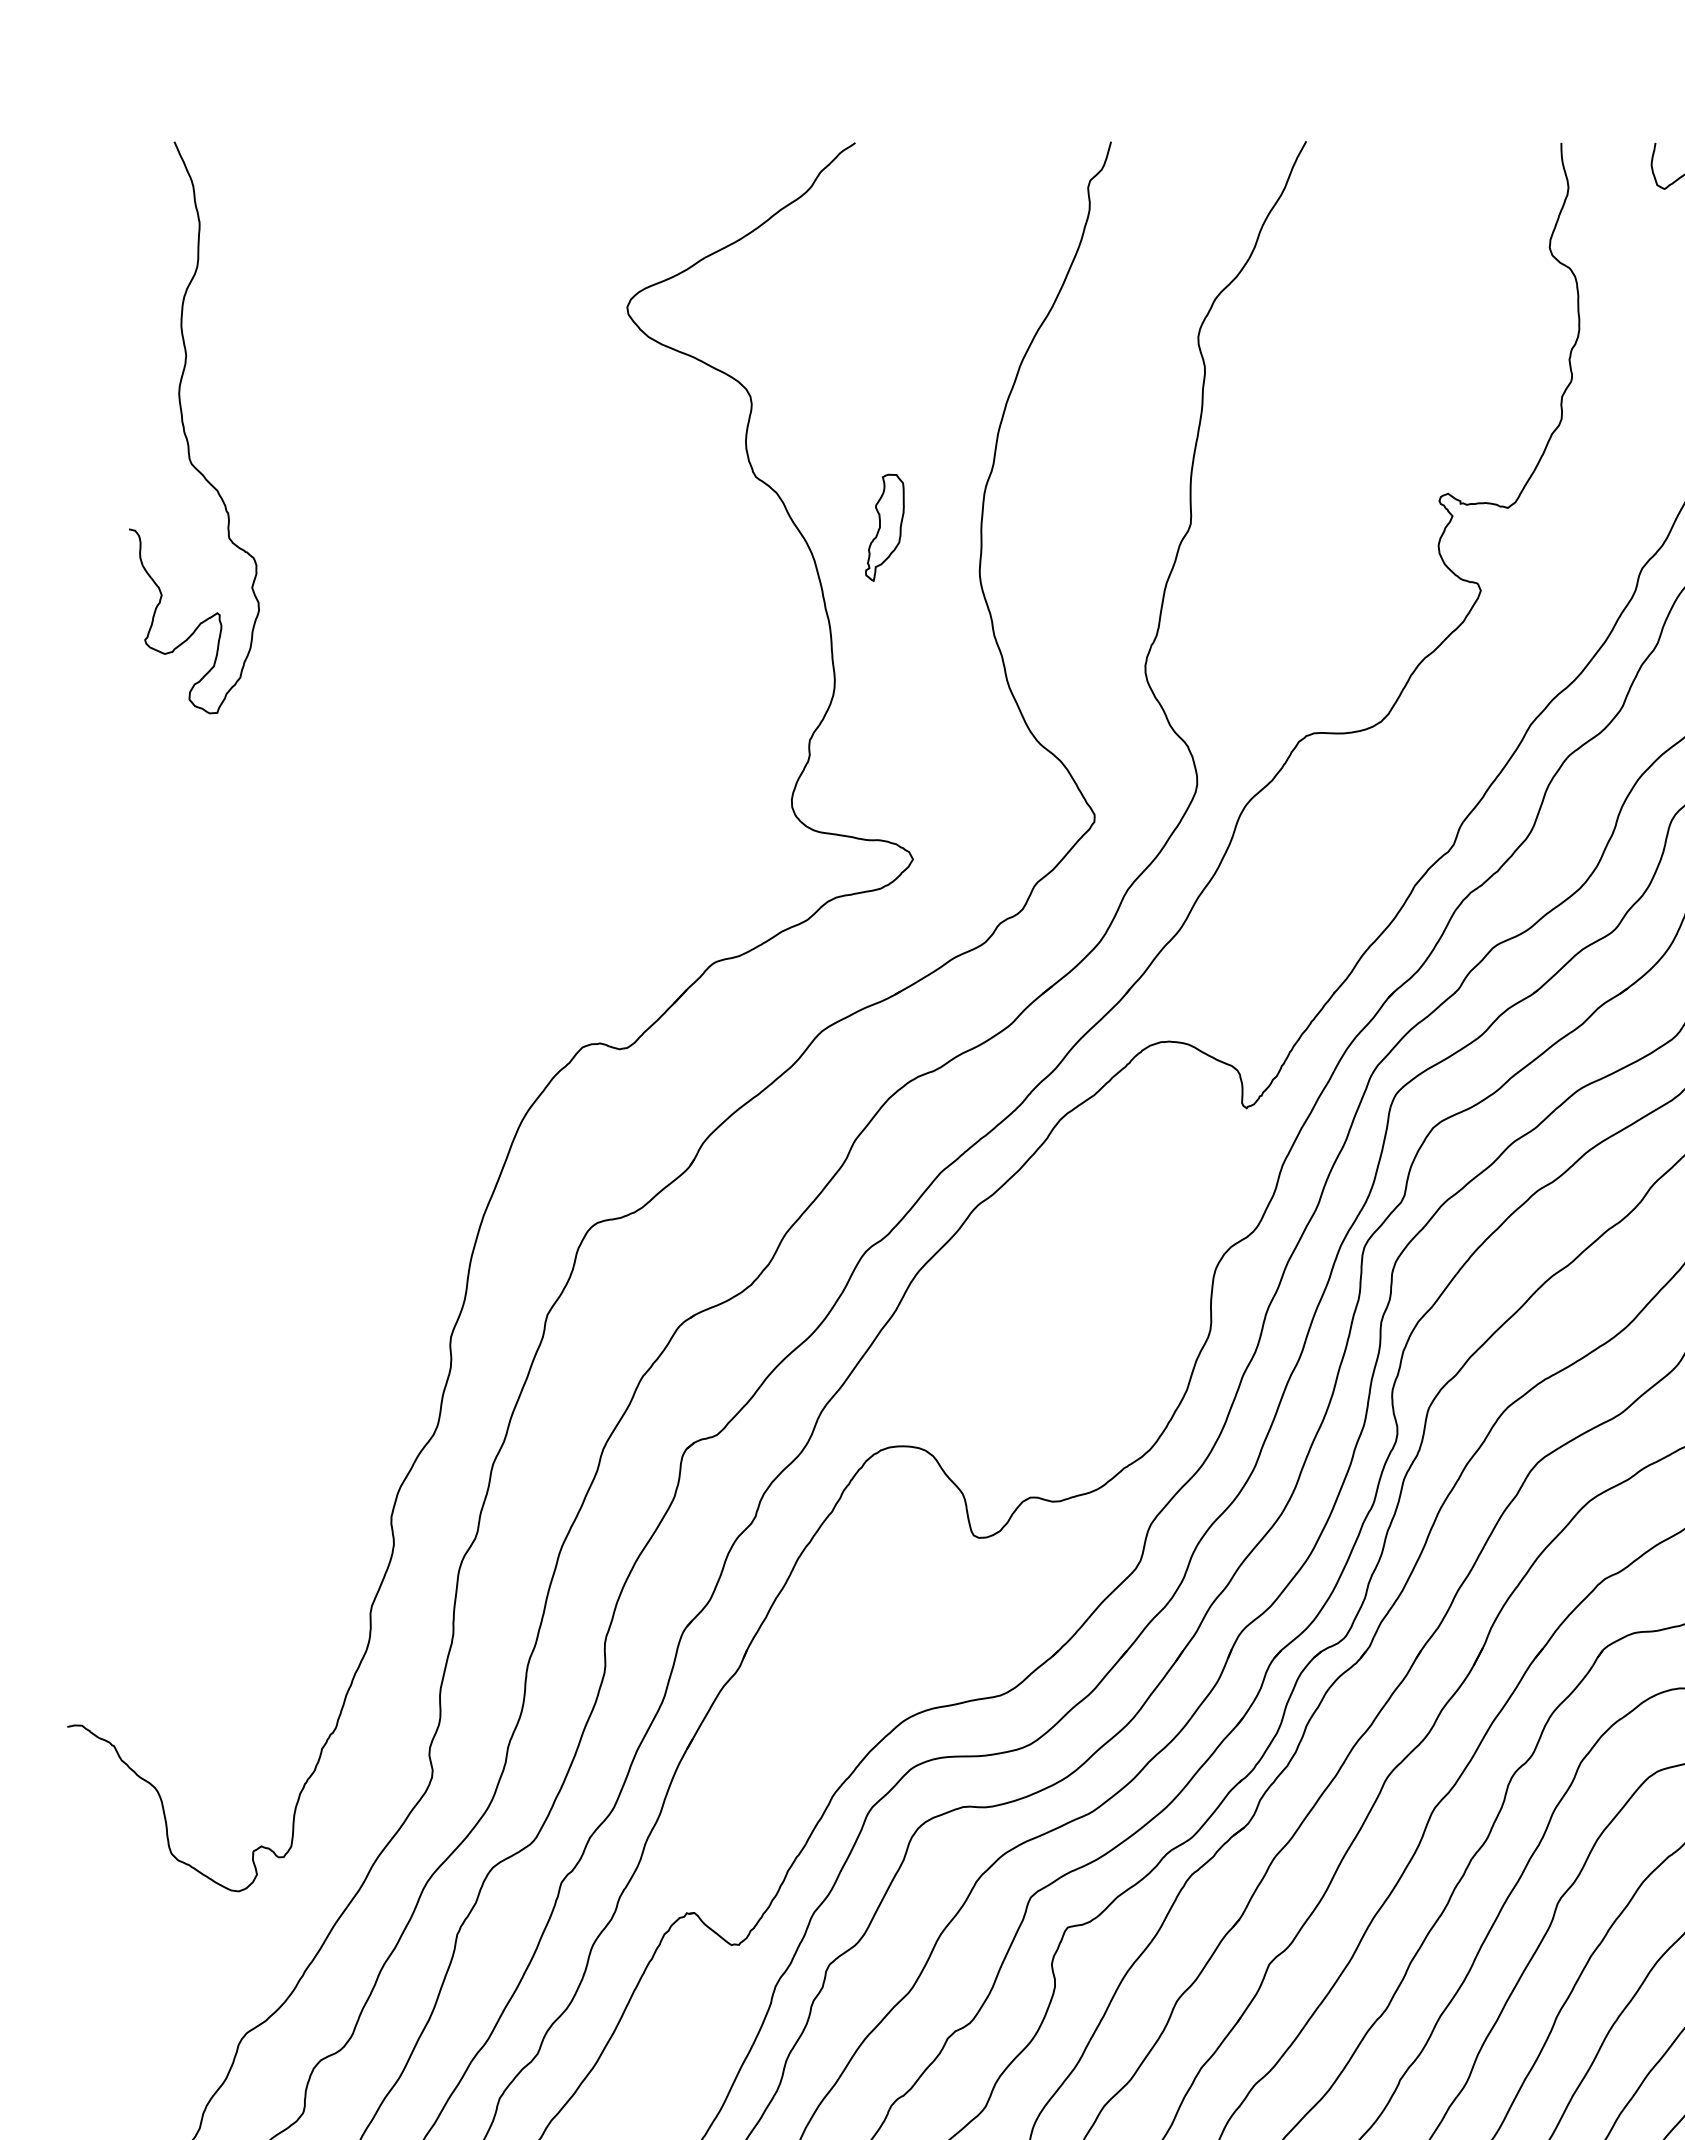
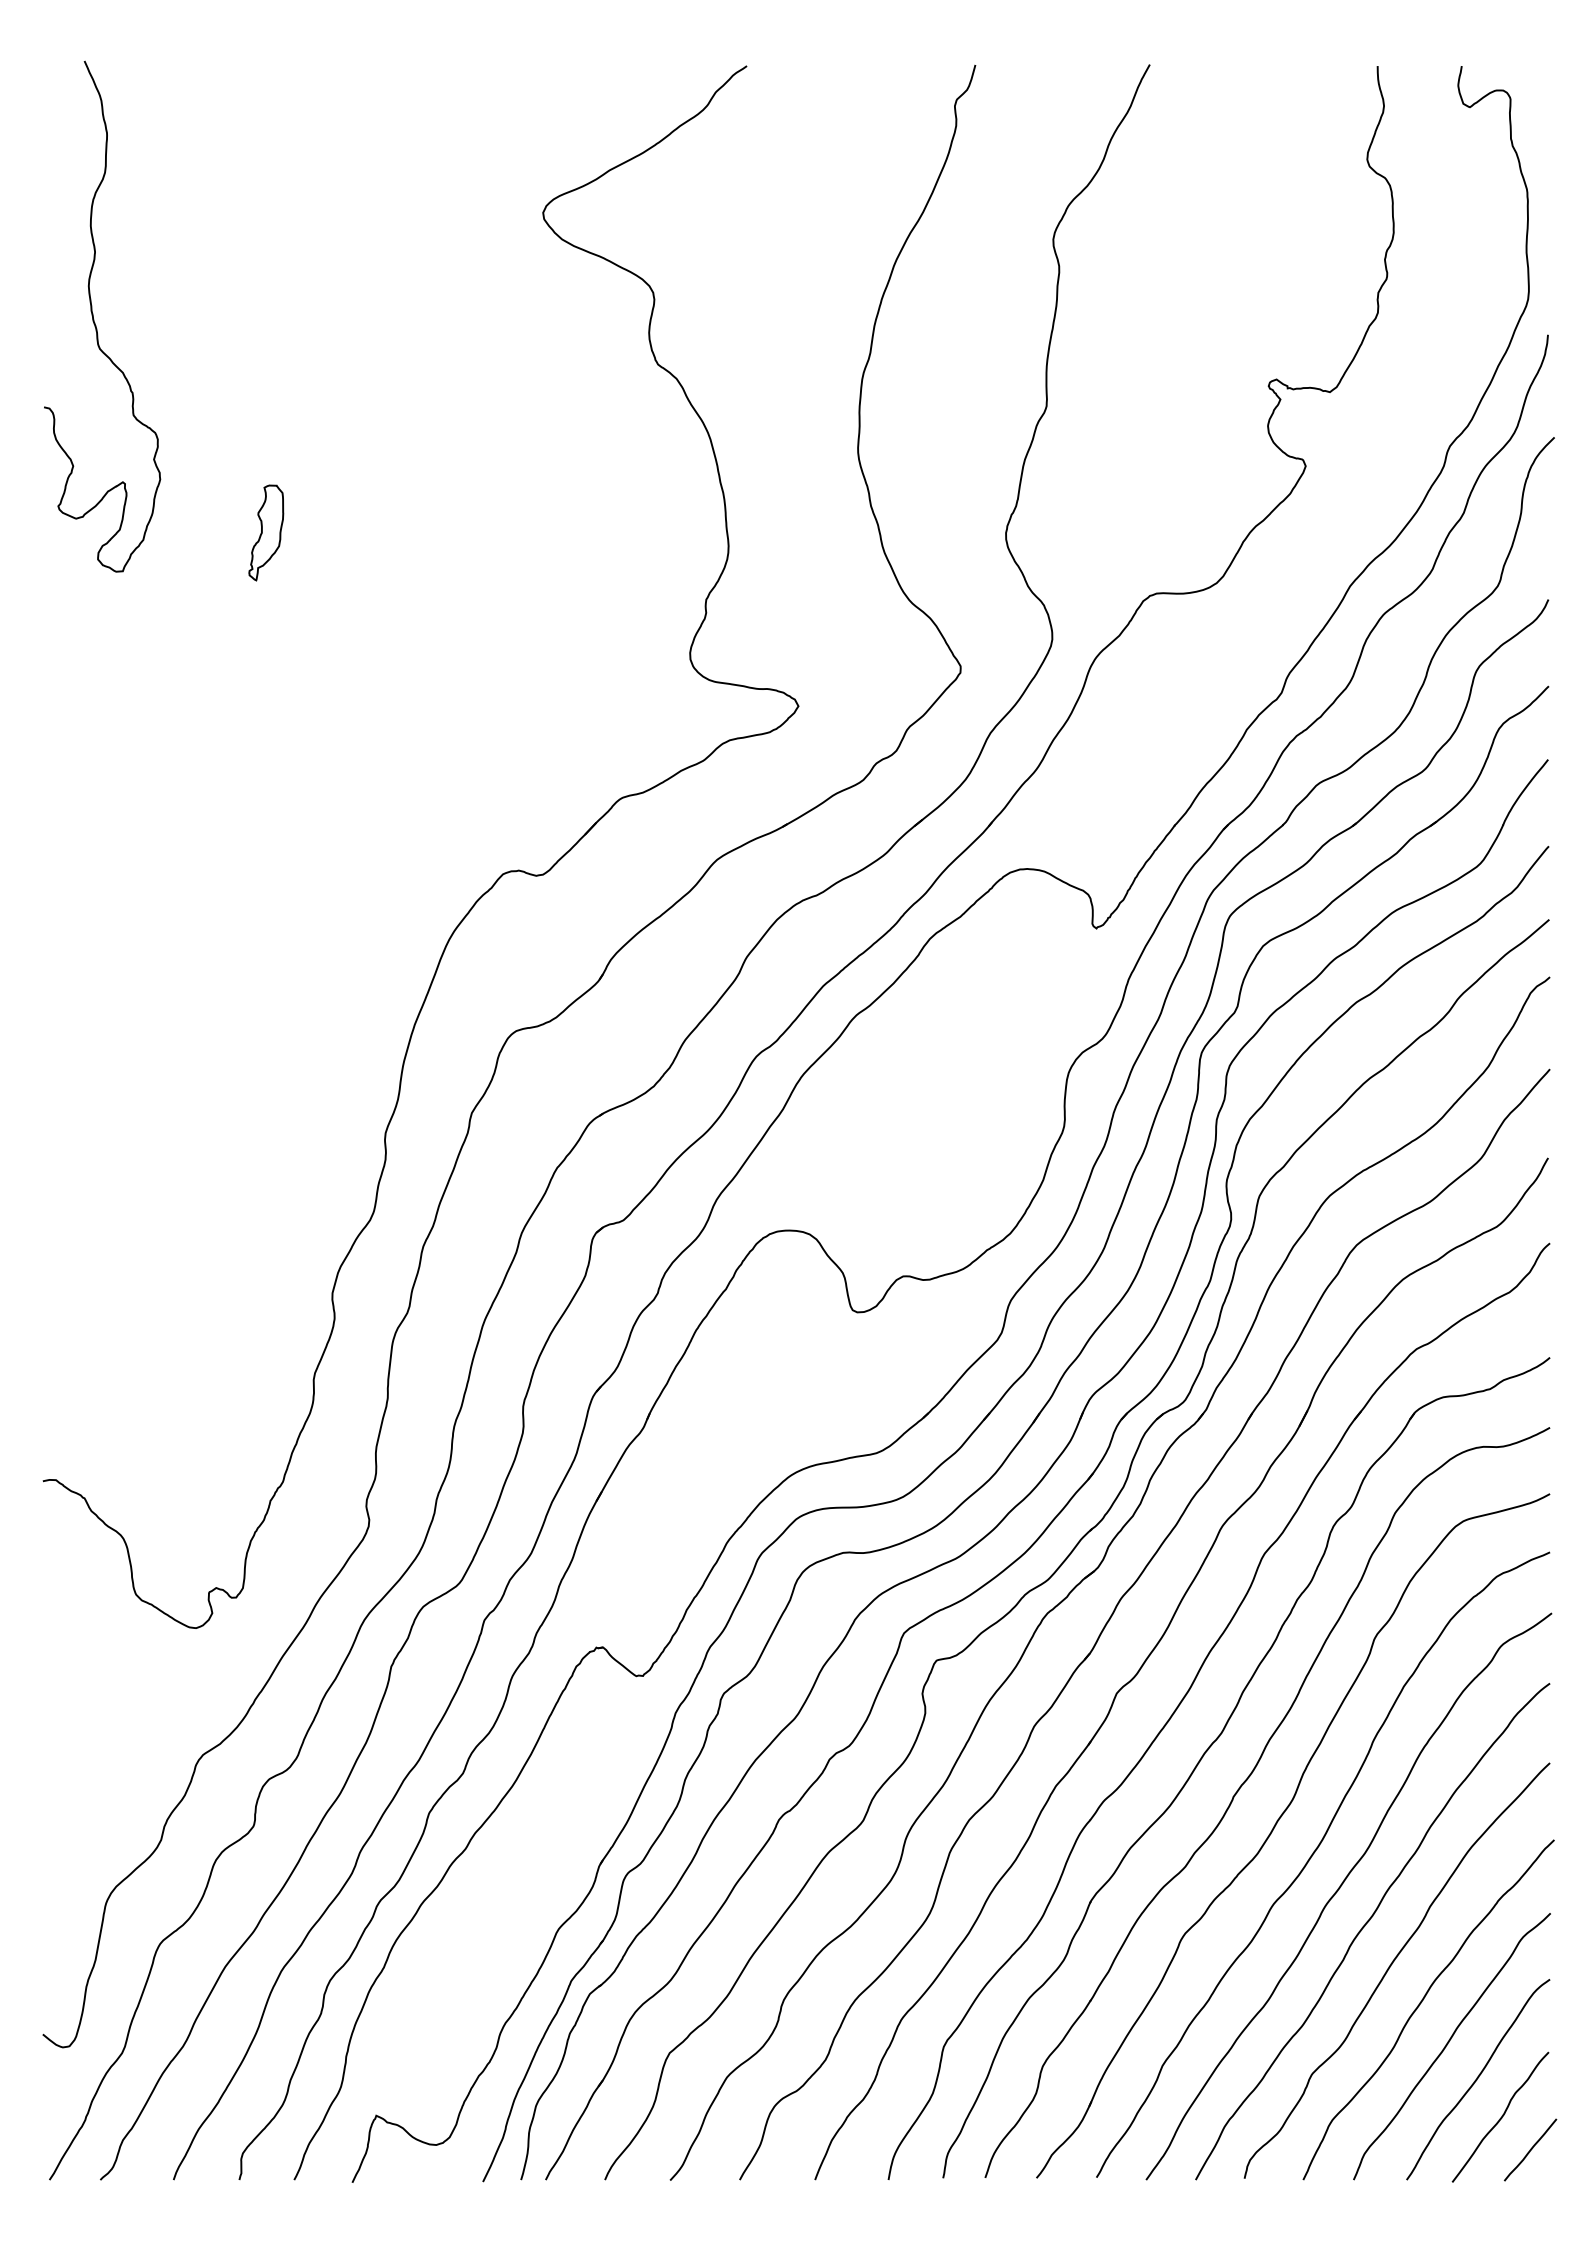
curve: (185, 431) -> (94, 319), moved
part: (885, 527) -> (266, 532), moved

